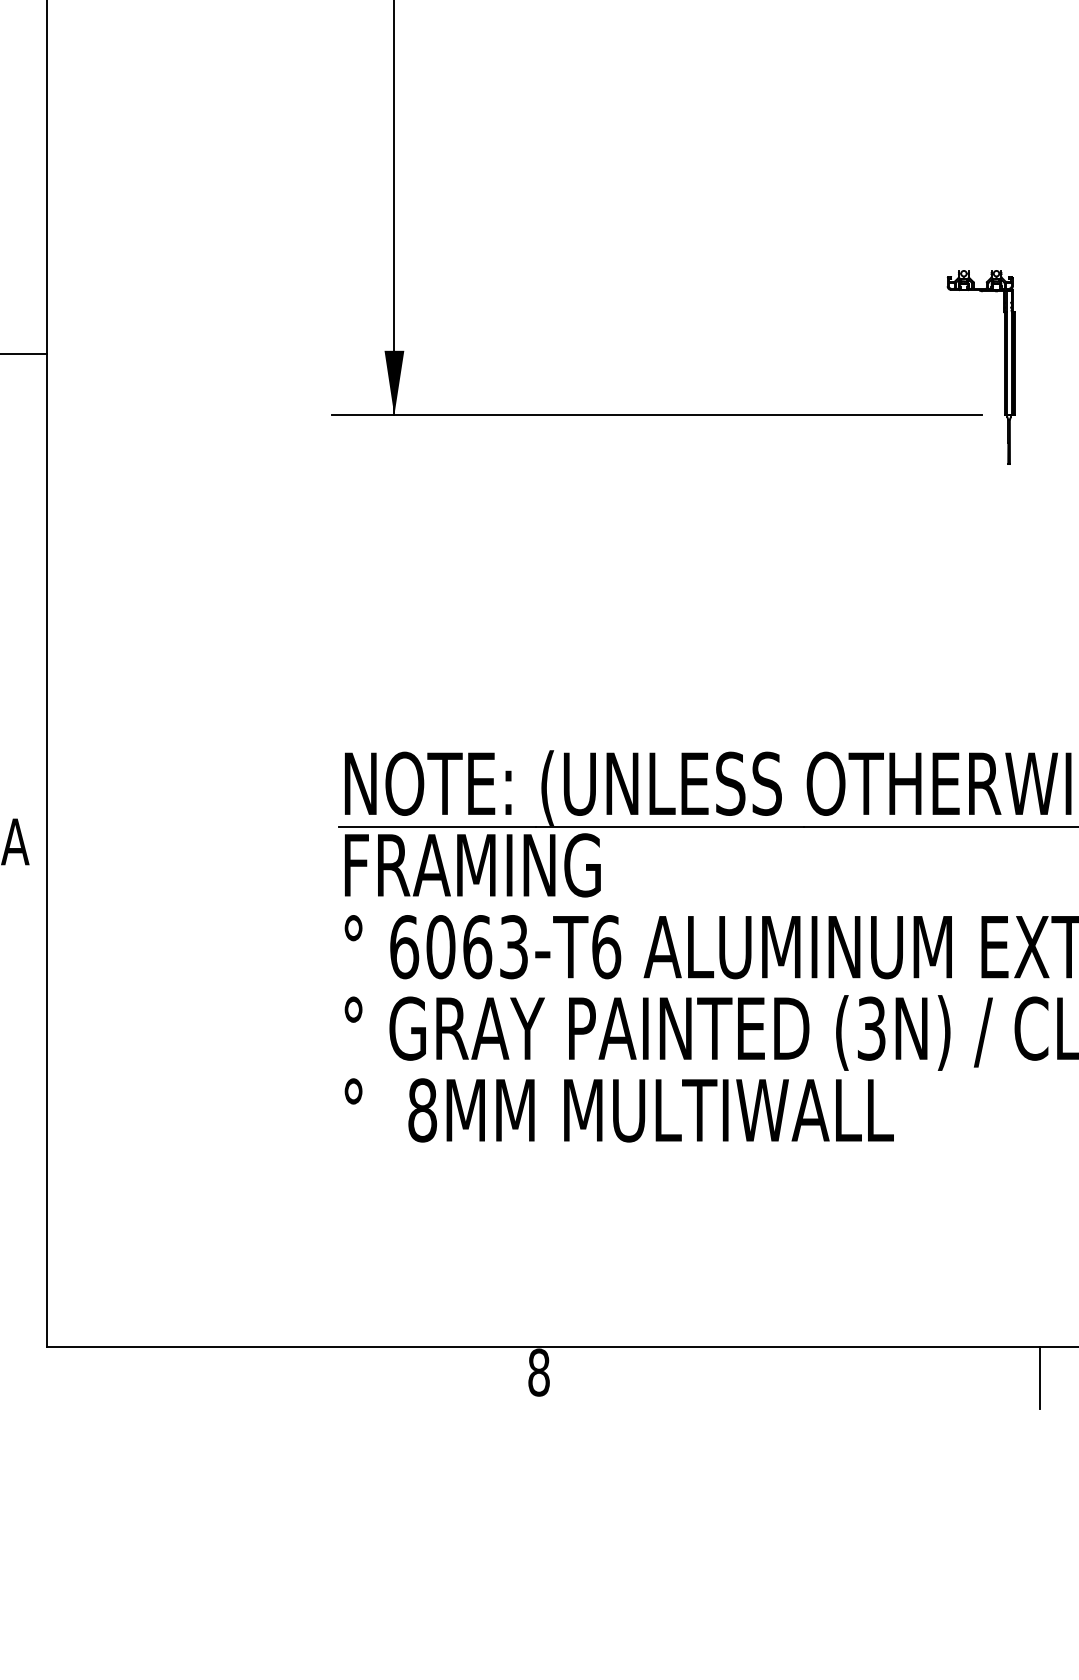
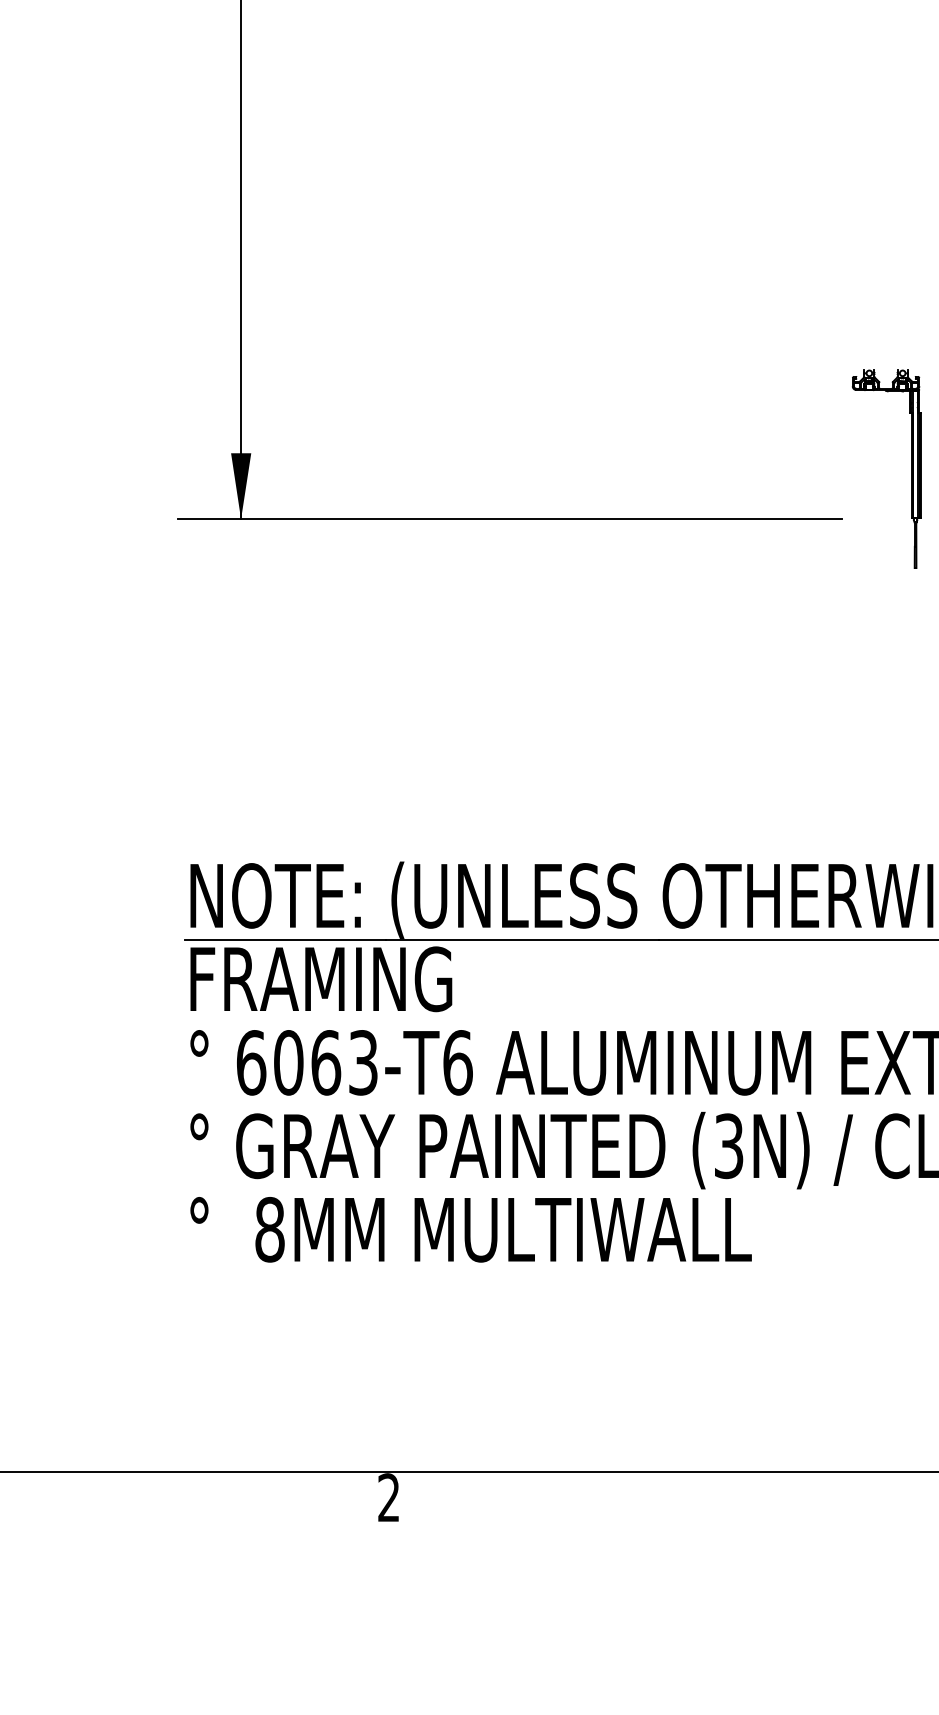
part: (1004, 367) -> (910, 469), moved
text: (538, 1372) -> (388, 1497), 8 -> 2
line: (1040, 1378) -> (901, 1503), removed

